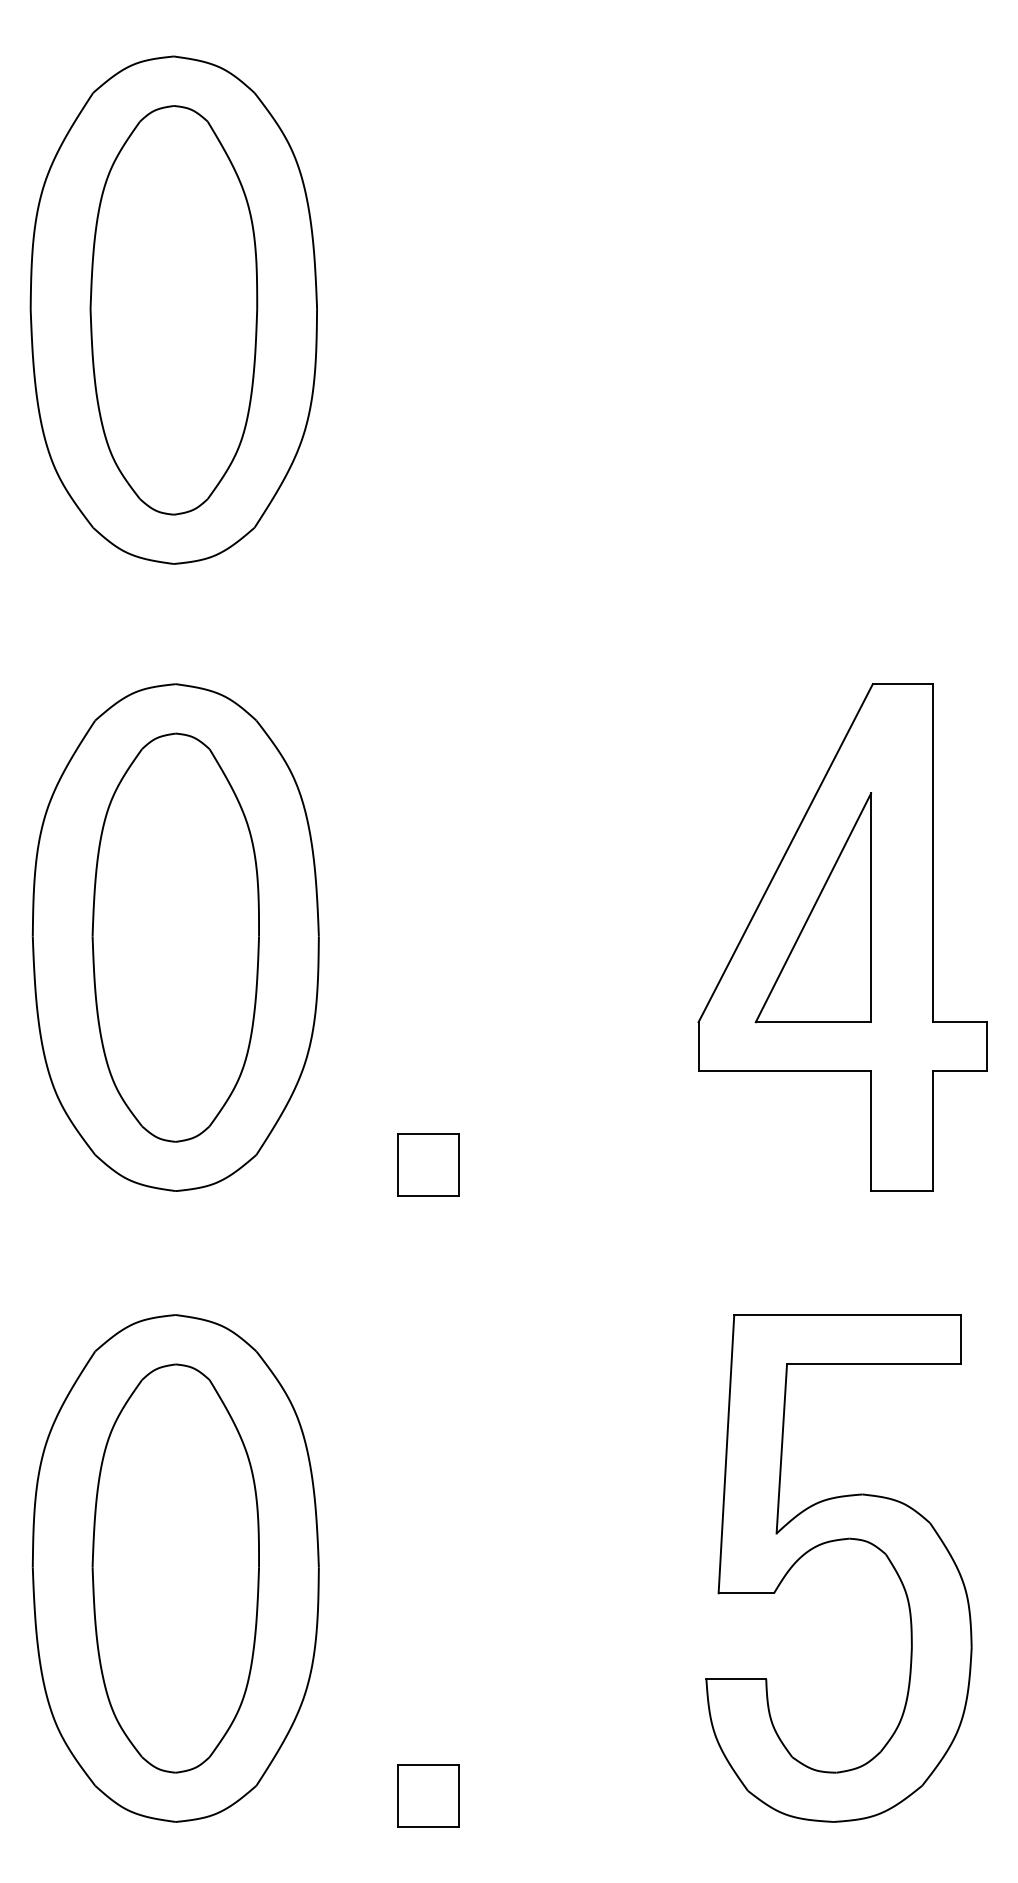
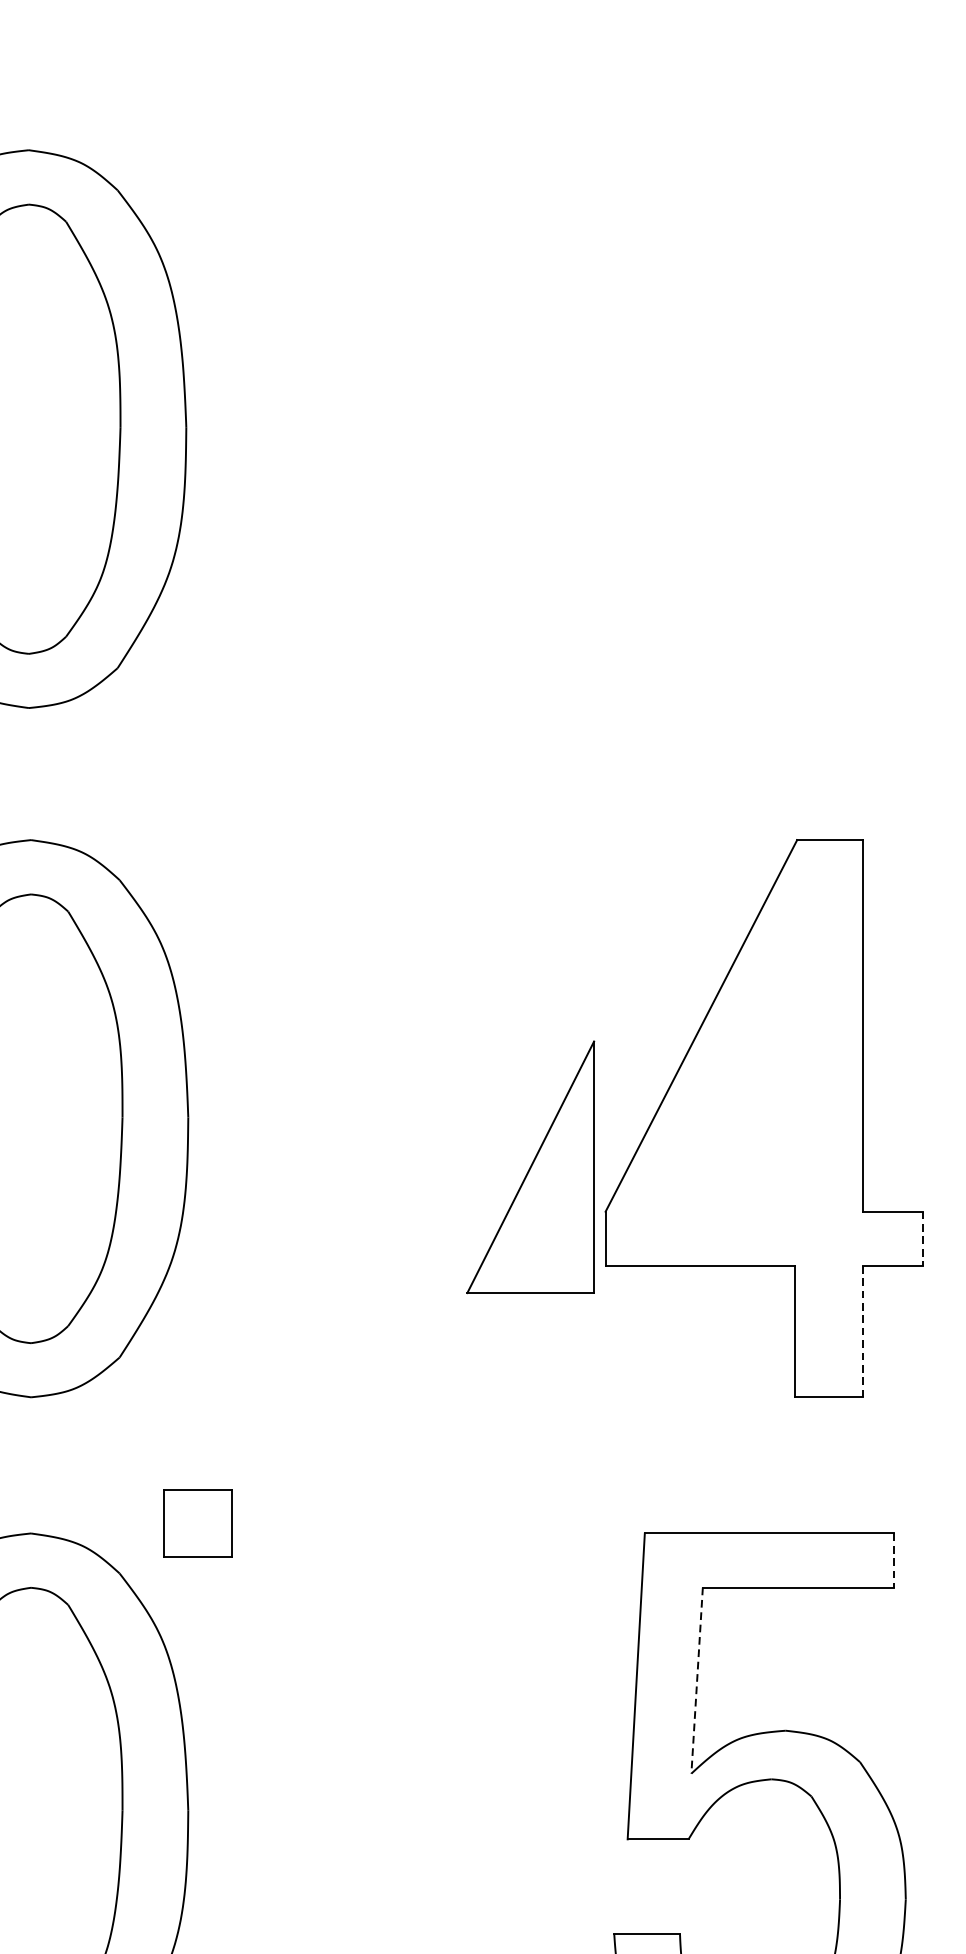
part: (813, 907) -> (530, 1166), moved
line: (987, 1046) -> (923, 1238), solid -> dashed
line: (932, 1131) -> (862, 1331), solid -> dashed
part: (428, 1164) -> (197, 1523), moved
line: (961, 1339) -> (894, 1560), solid -> dashed
line: (781, 1448) -> (696, 1680), solid -> dashed

